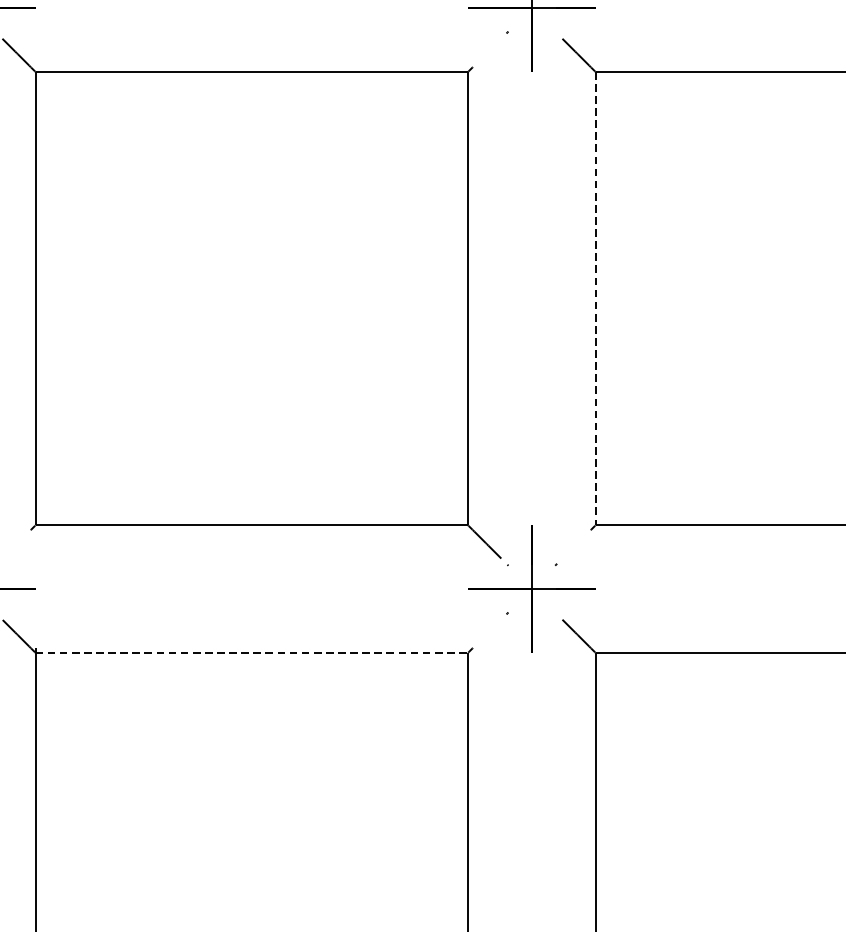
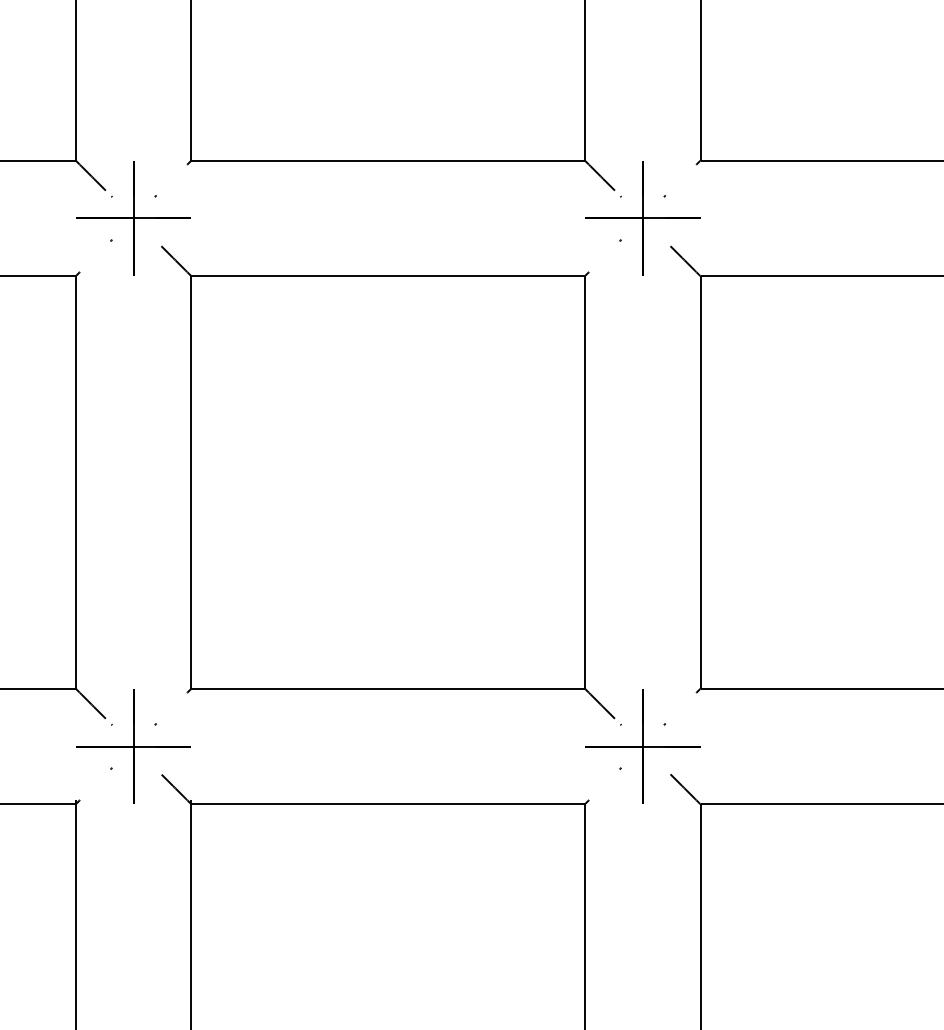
line: (595, 298) -> (700, 482), dashed -> solid
line: (252, 652) -> (388, 804), dashed -> solid

